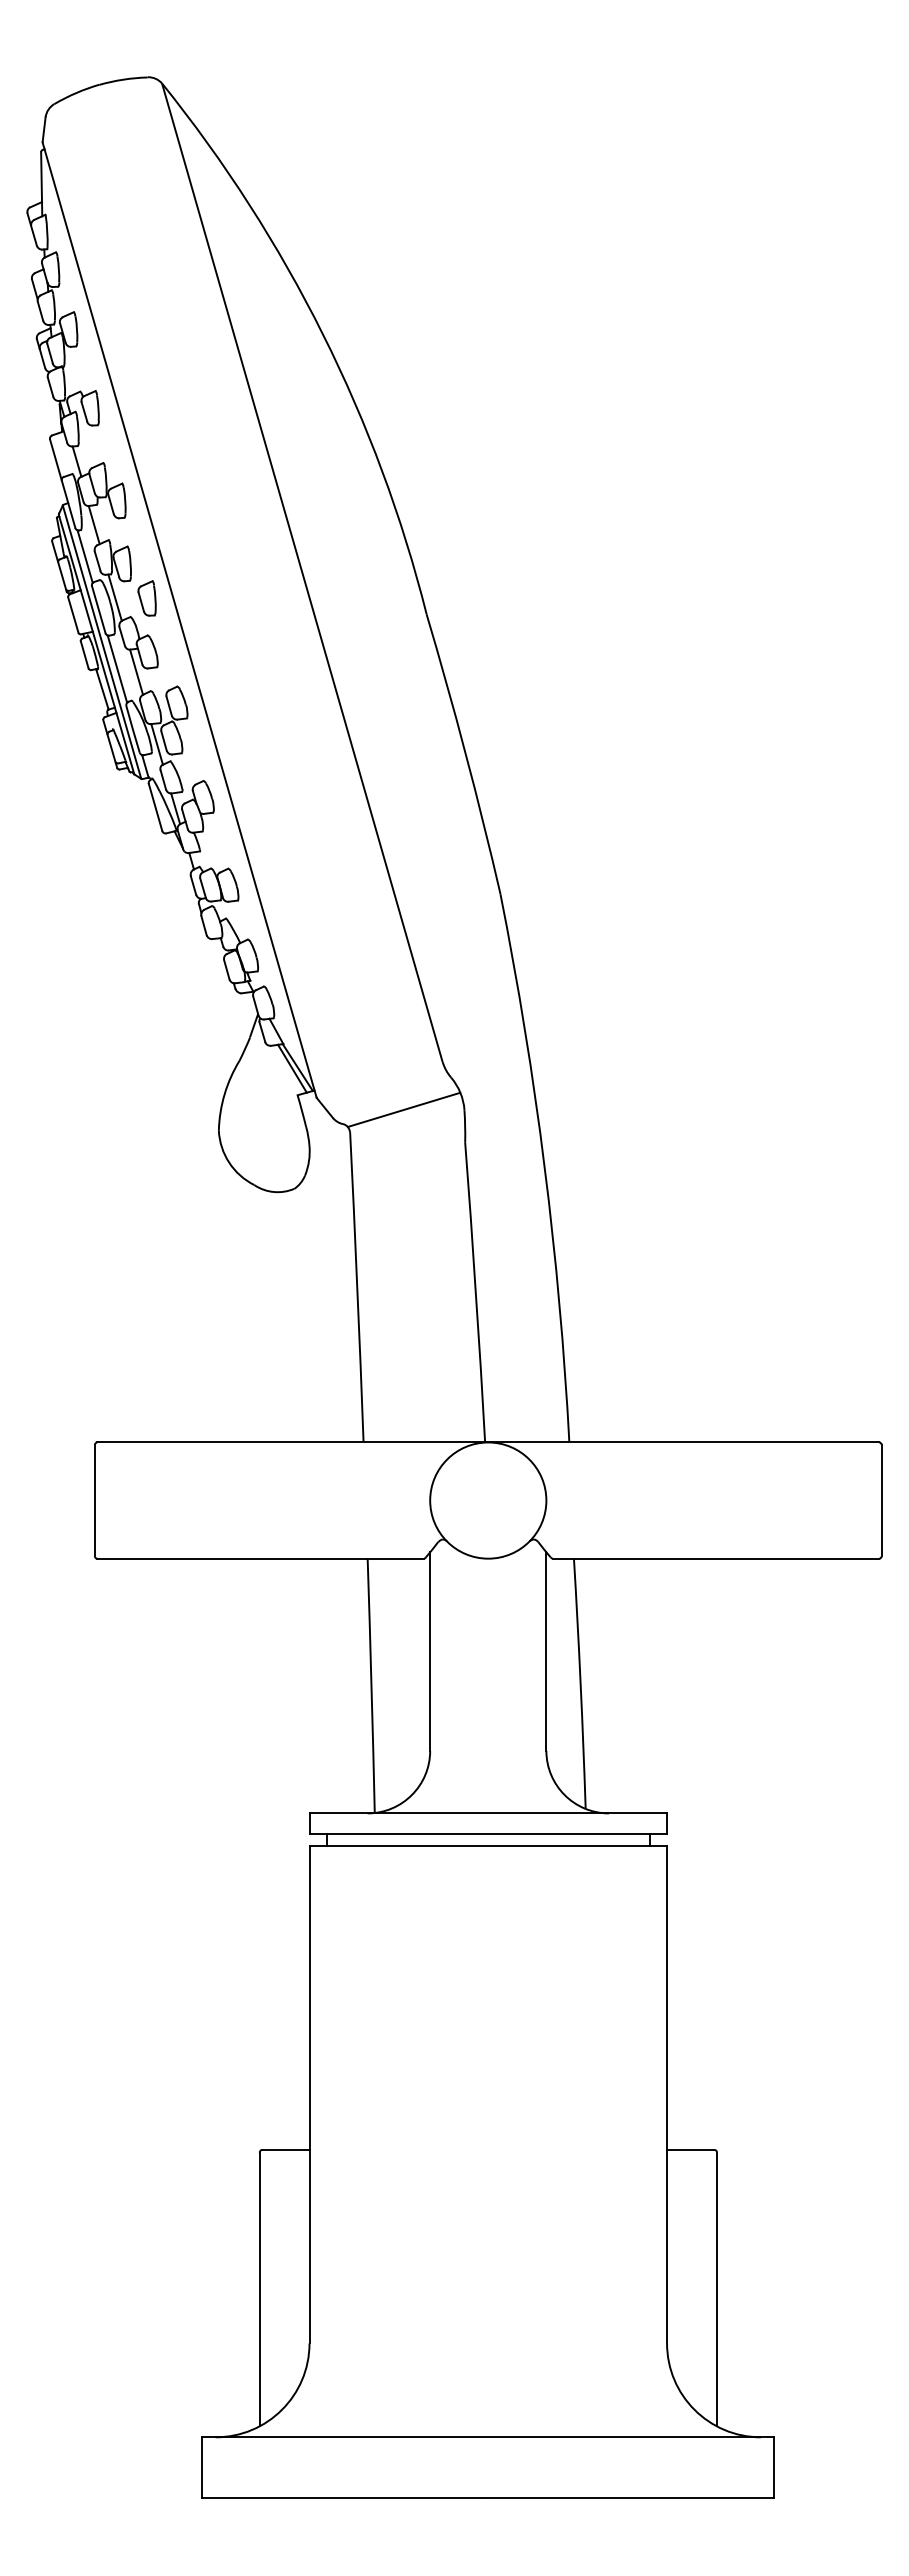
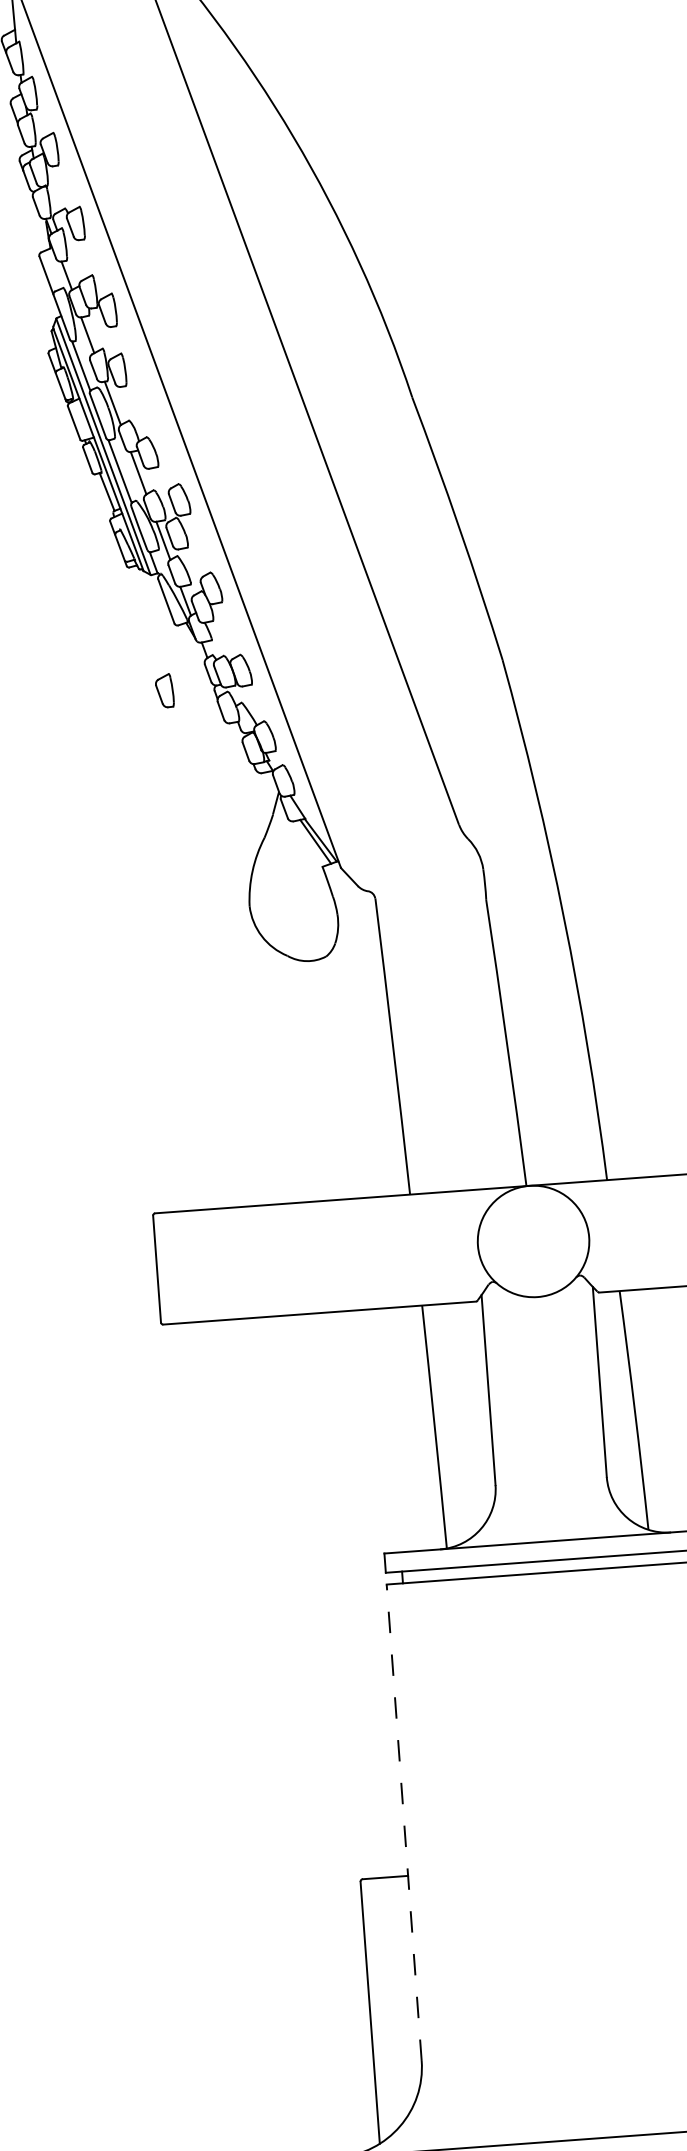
part: (146, 598) -> (164, 691), moved
line: (403, 1109) -> (424, 873), removed
line: (309, 2094) -> (404, 1822), solid -> dashed

